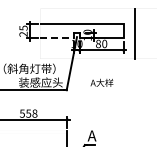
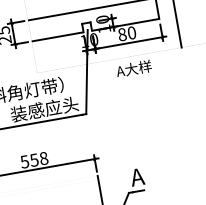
line: (57, 38) -> (58, 37), dashed -> solid
text: (101, 82) -> (133, 68), moved

